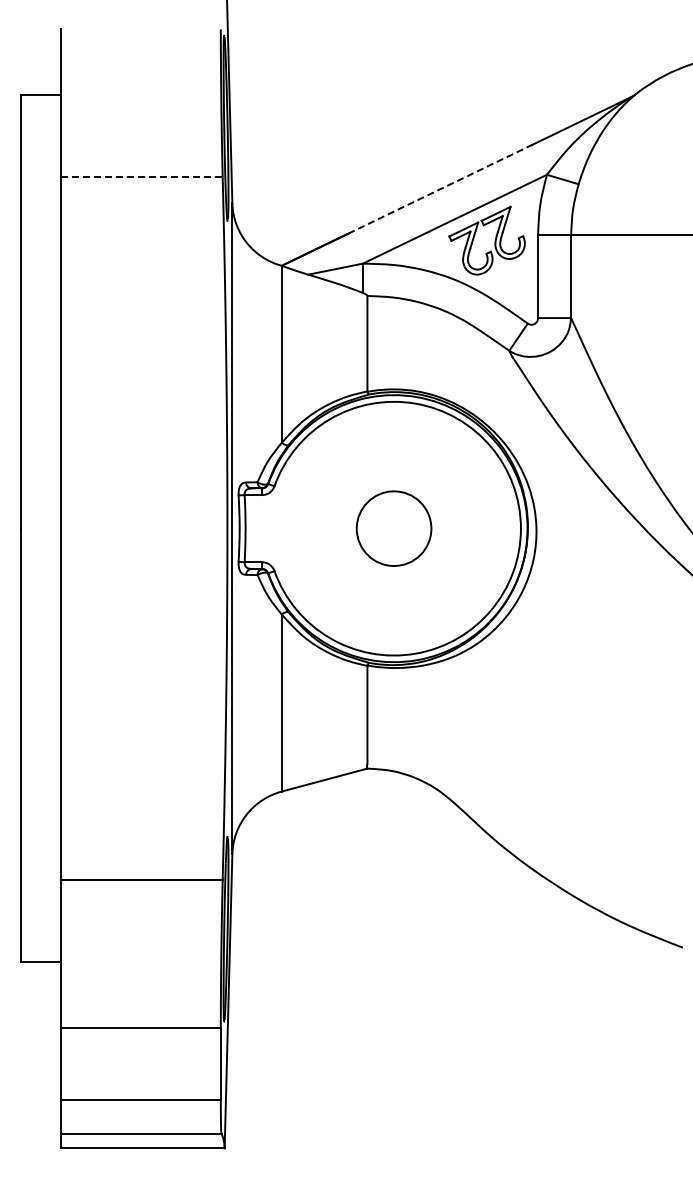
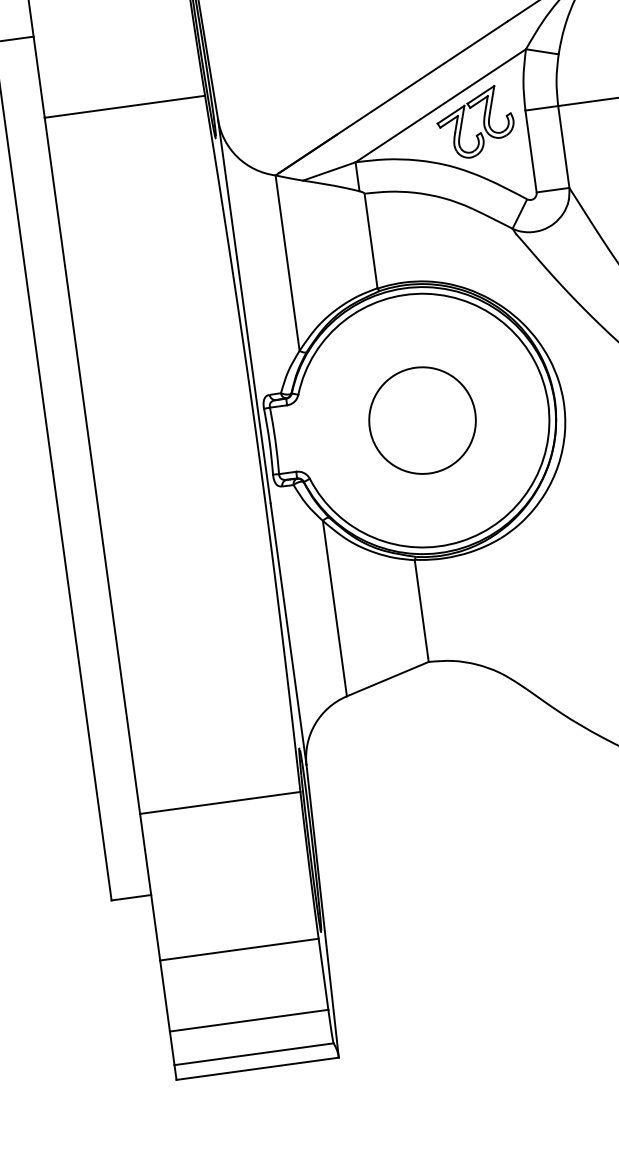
line: (141, 177) -> (124, 106), dashed -> solid
line: (440, 189) -> (422, 78), dashed -> solid
circle: (393, 528) -> (421, 420), size x1.43

